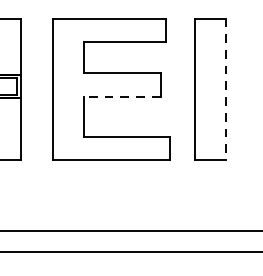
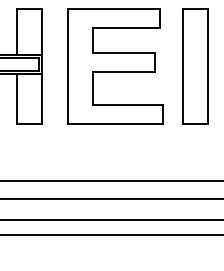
line: (226, 90) -> (208, 67), dashed -> solid
line: (122, 96) -> (124, 72), dashed -> solid

